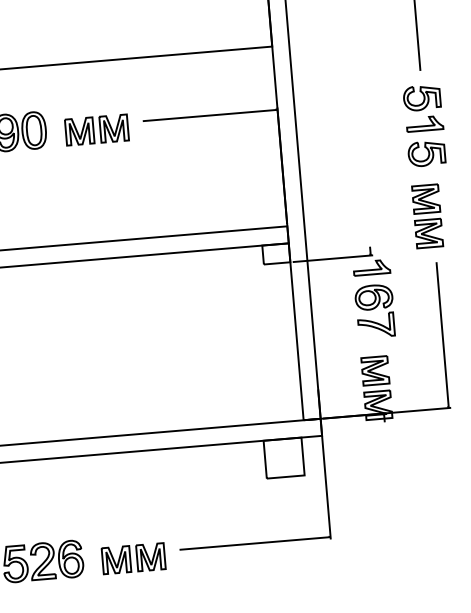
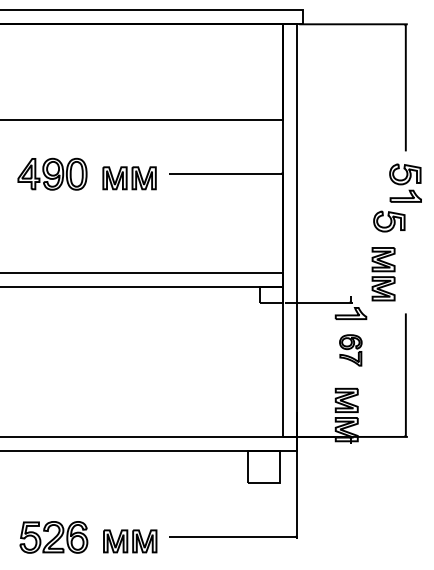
part: (426, 153) -> (389, 221), moved
part: (427, 216) -> (383, 274), moved
part: (374, 311) -> (350, 350), size x0.7

